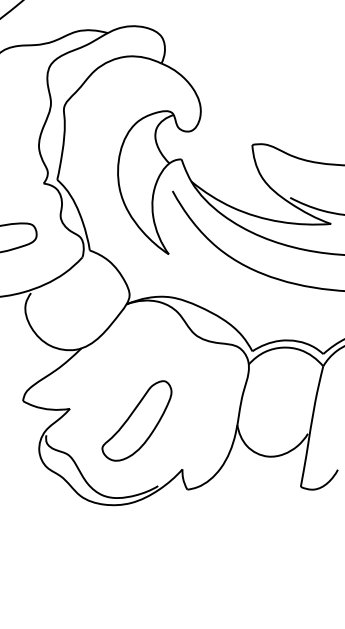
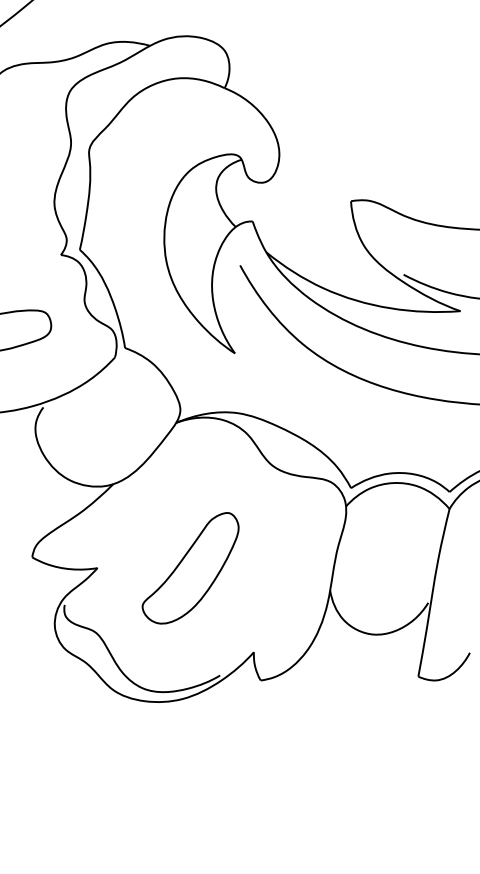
part: (136, 420) -> (189, 567), moved

